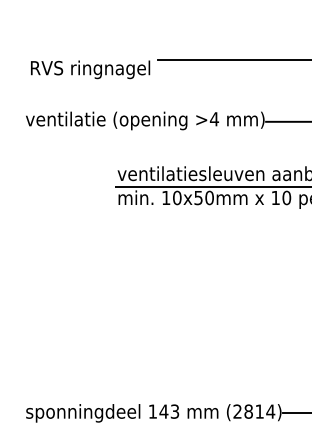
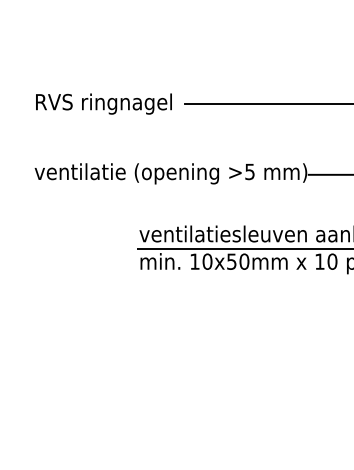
text: (90, 69) -> (103, 103), moved
text: (214, 119) -> (250, 172), >4 -> >5

